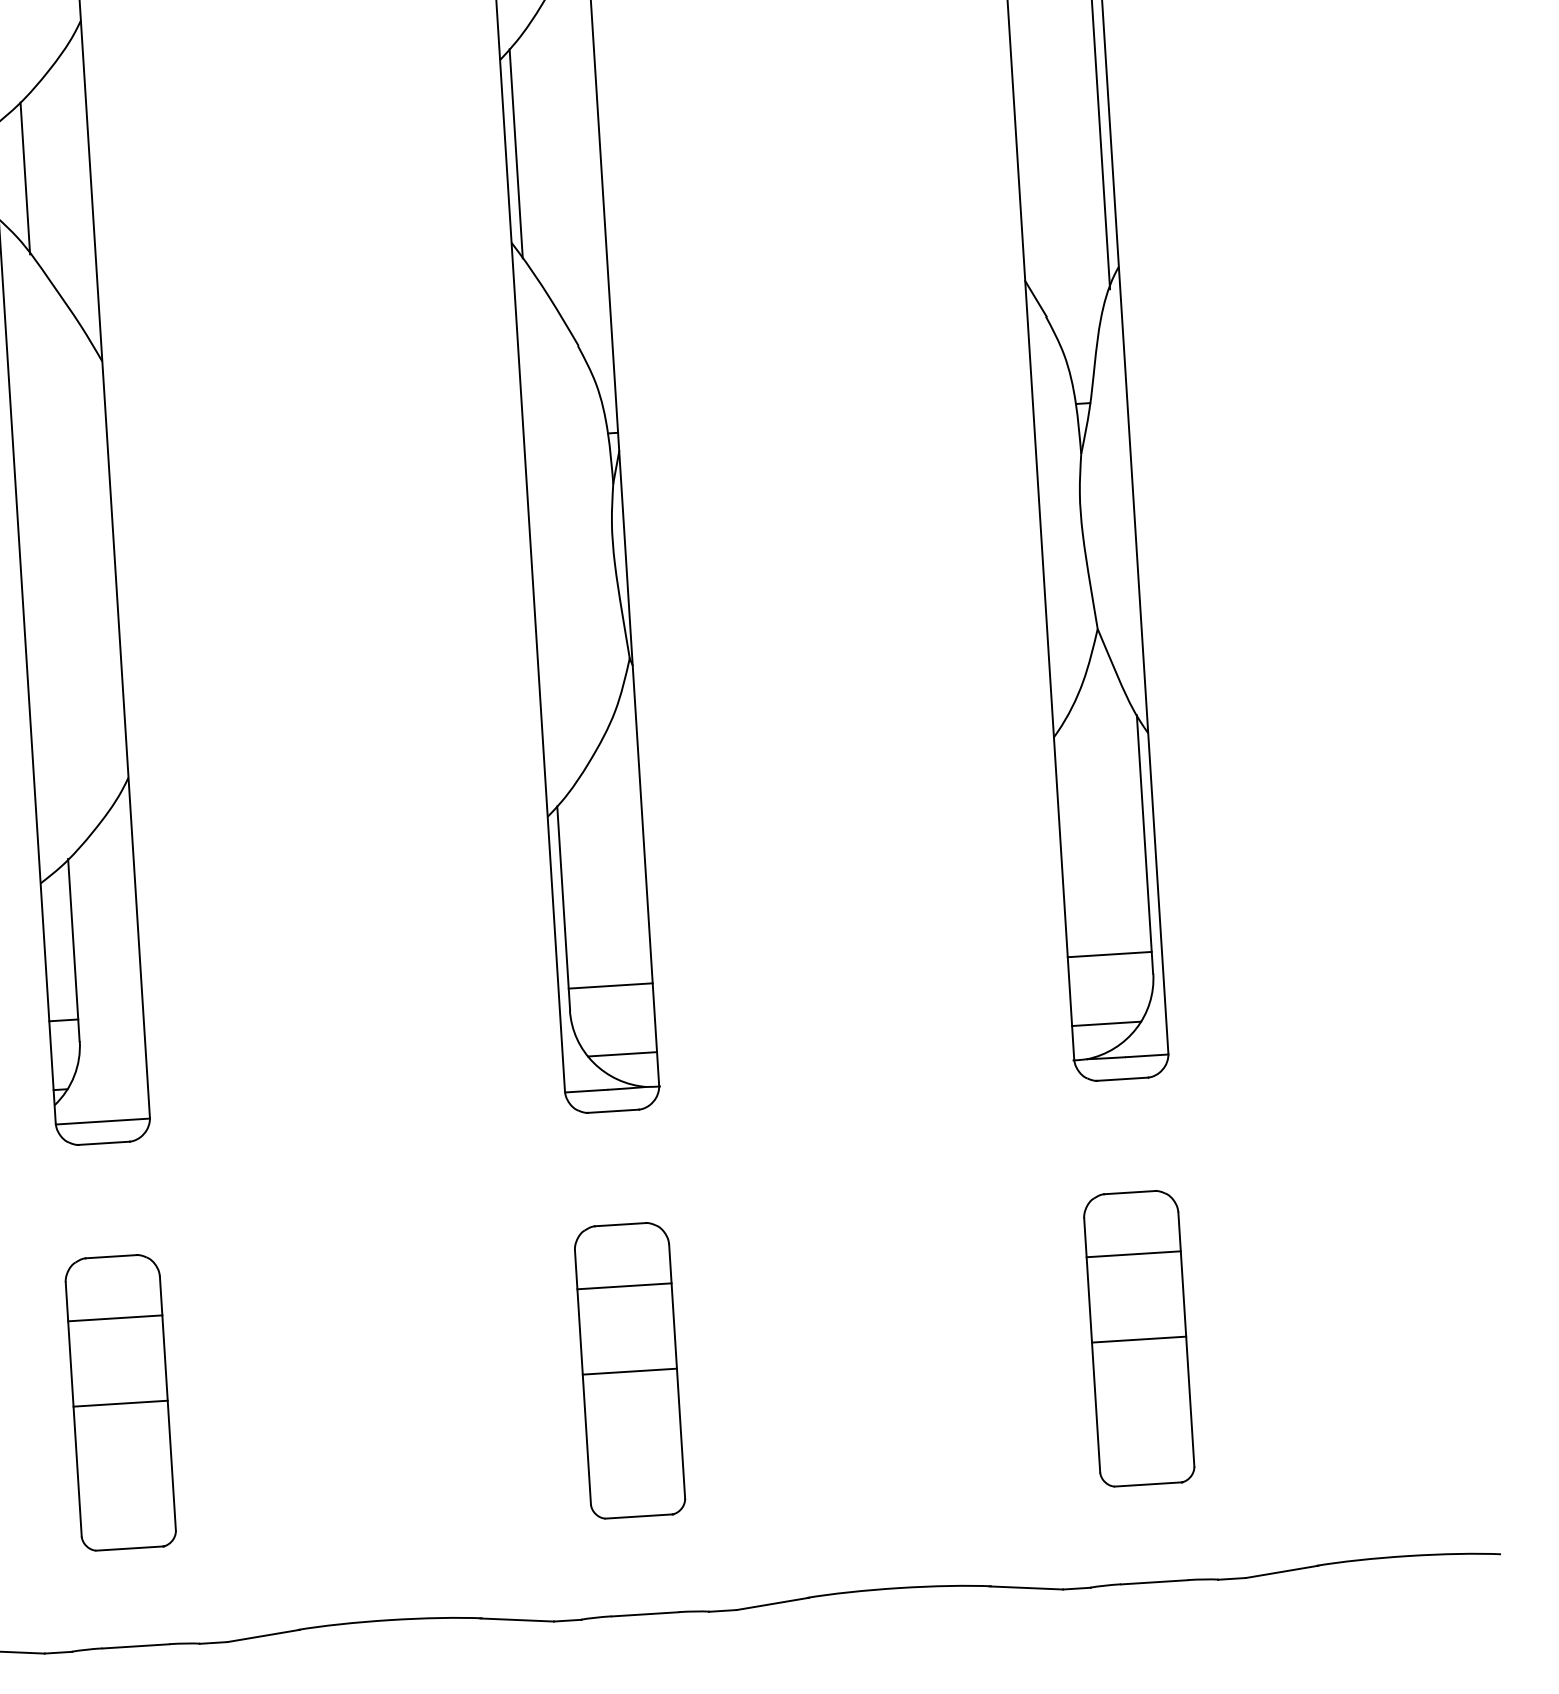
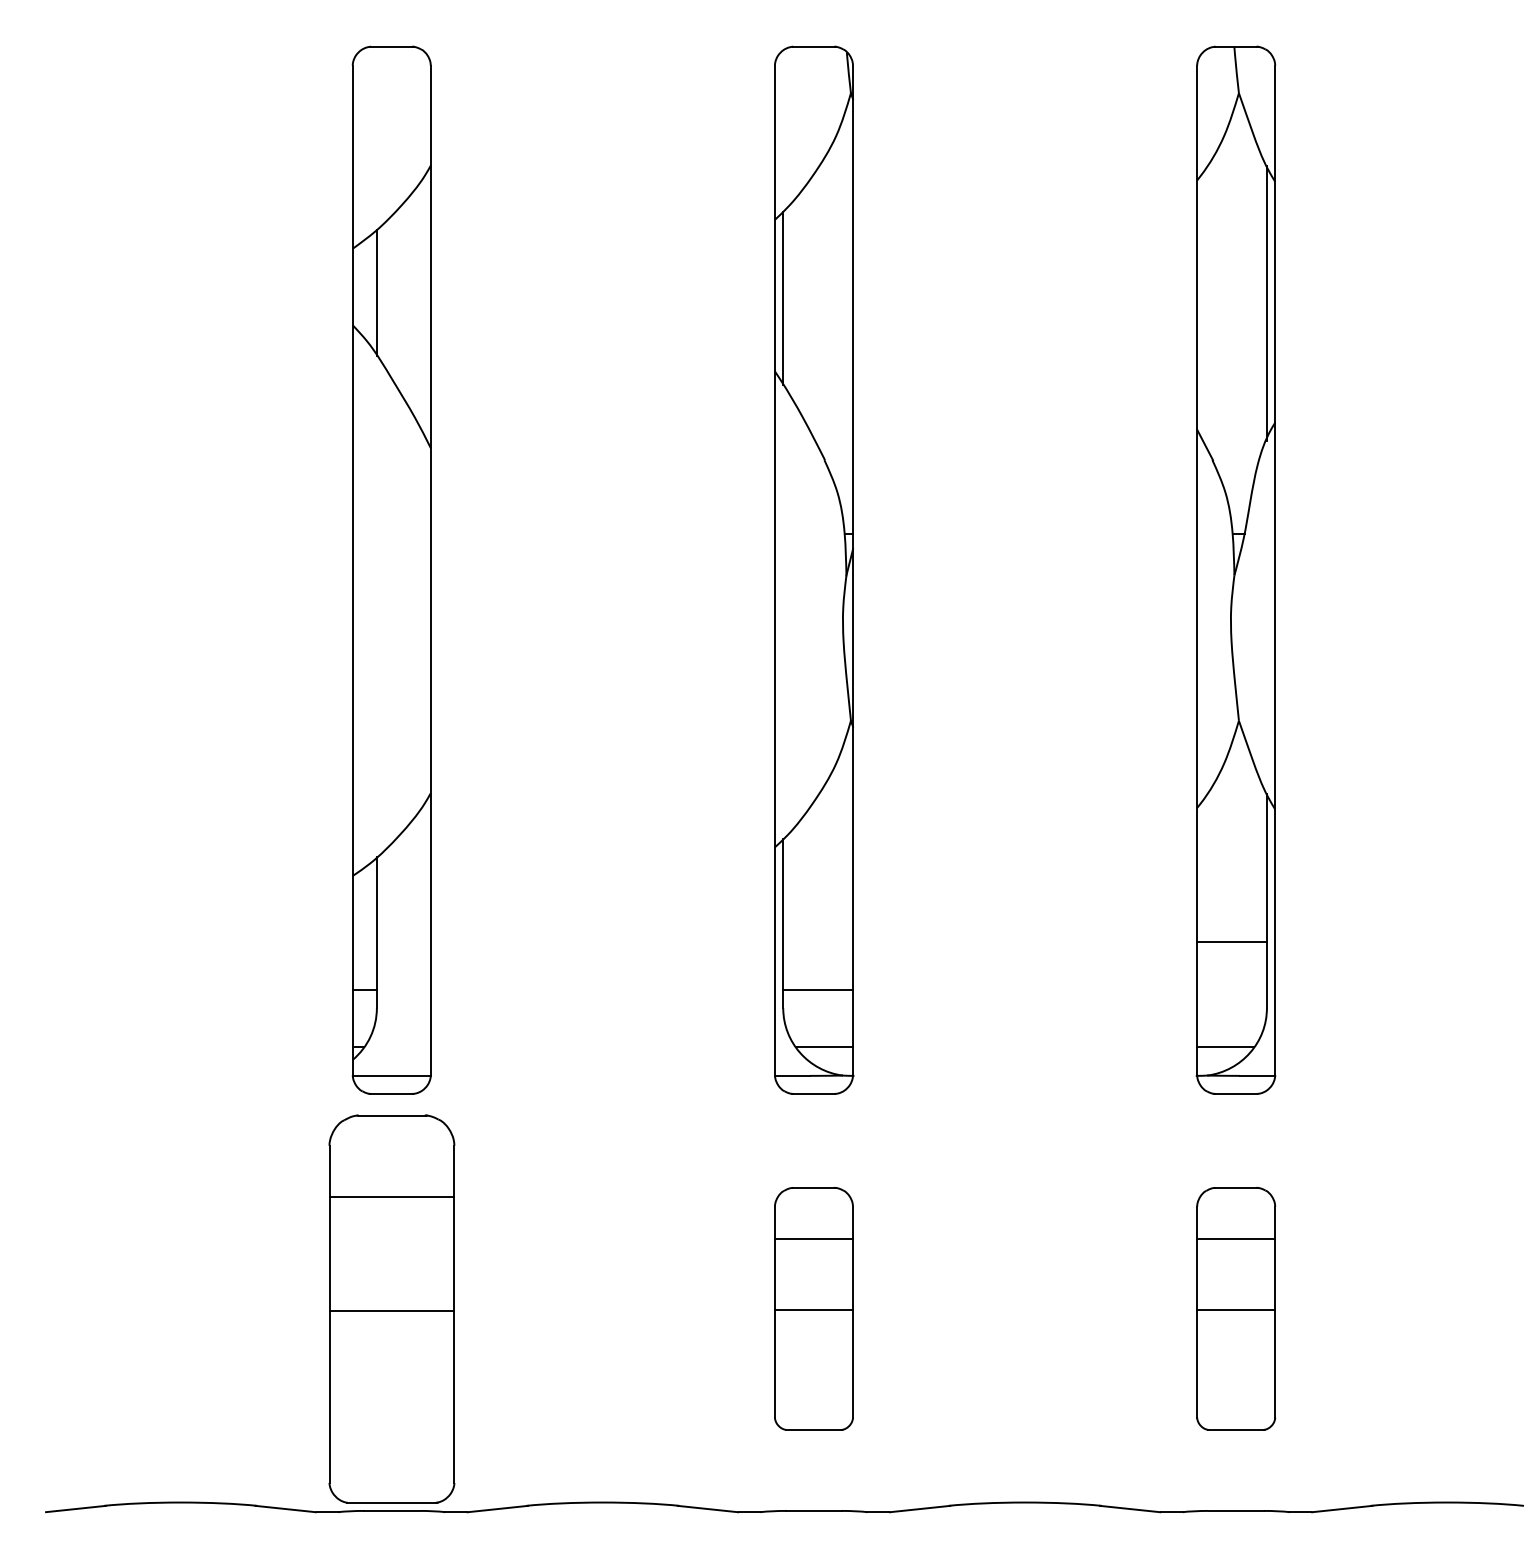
line: (1109, 954) -> (1231, 942), moved
part: (120, 1402) -> (391, 1308), size x1.6

